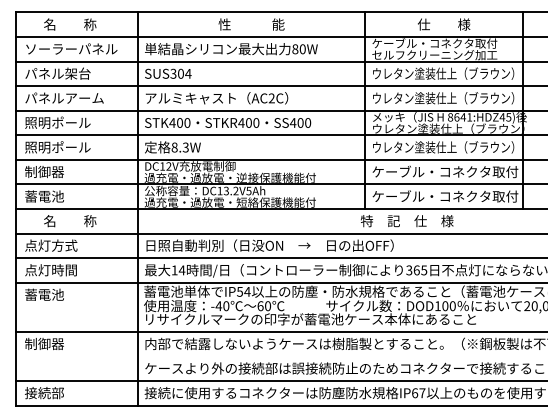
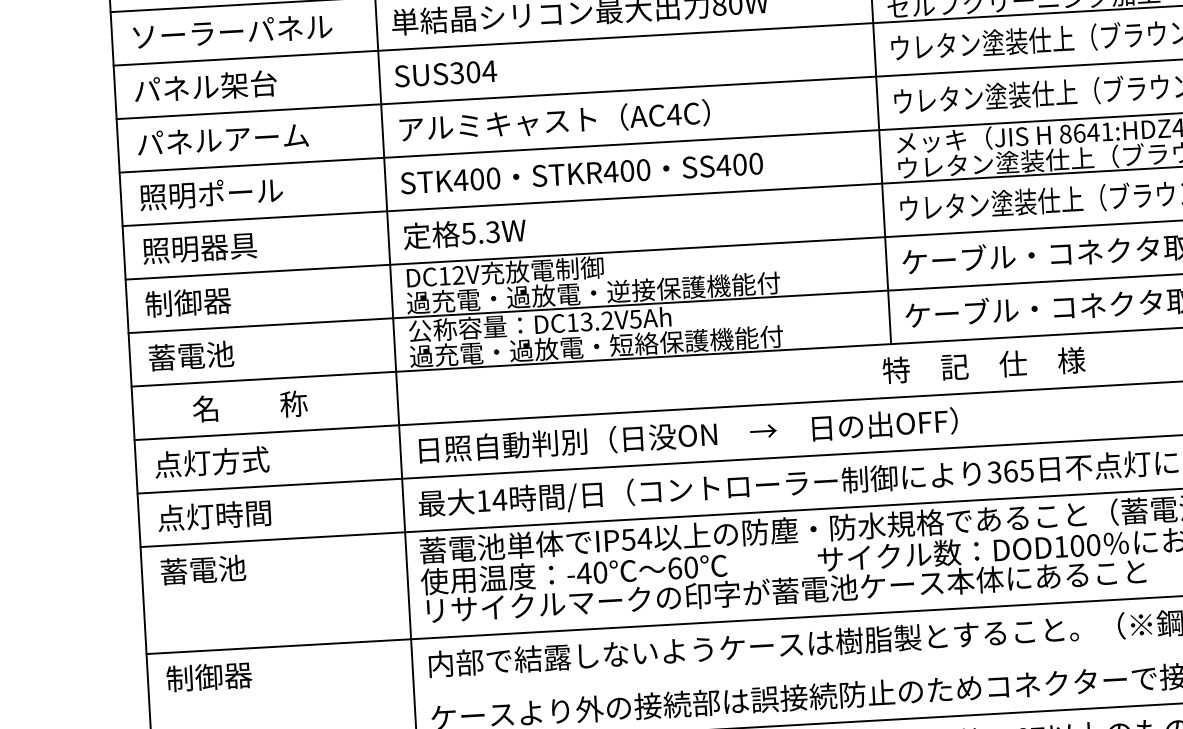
text: (271, 98) -> (673, 114), AC2C -> AC4C
text: (70, 147) -> (241, 246), 照明ポール -> 照明器具
text: (174, 147) -> (468, 233), 8.3W -> 5.3W

